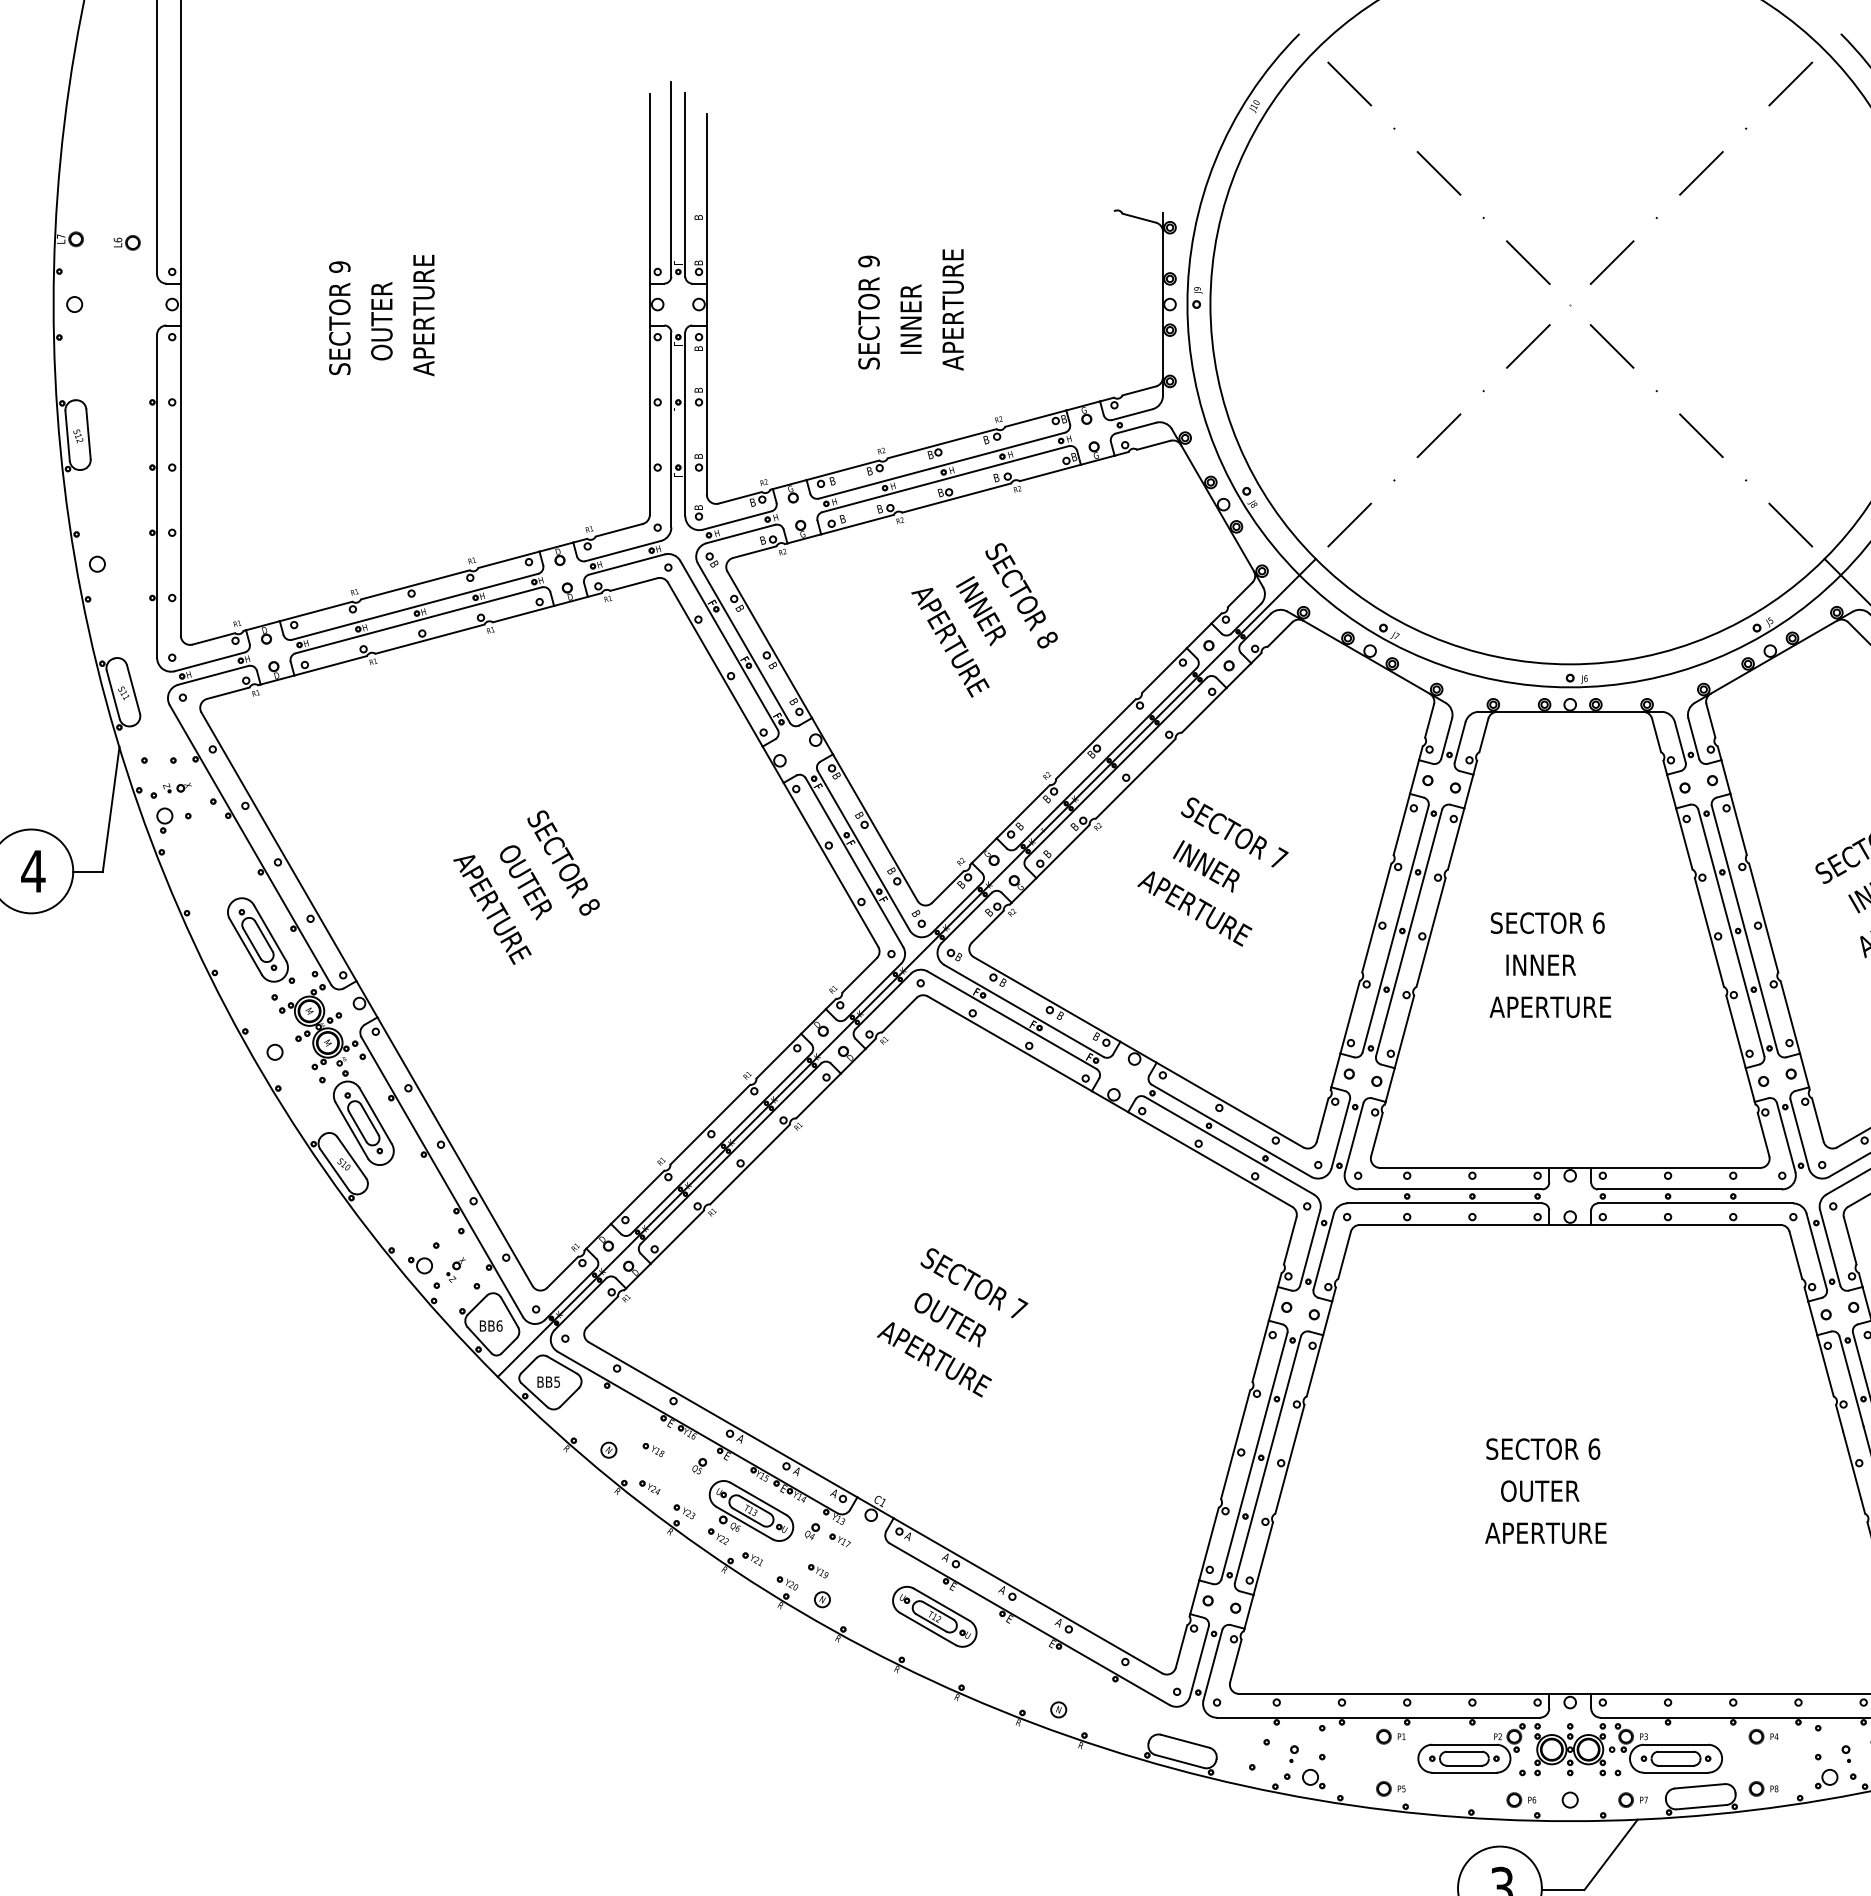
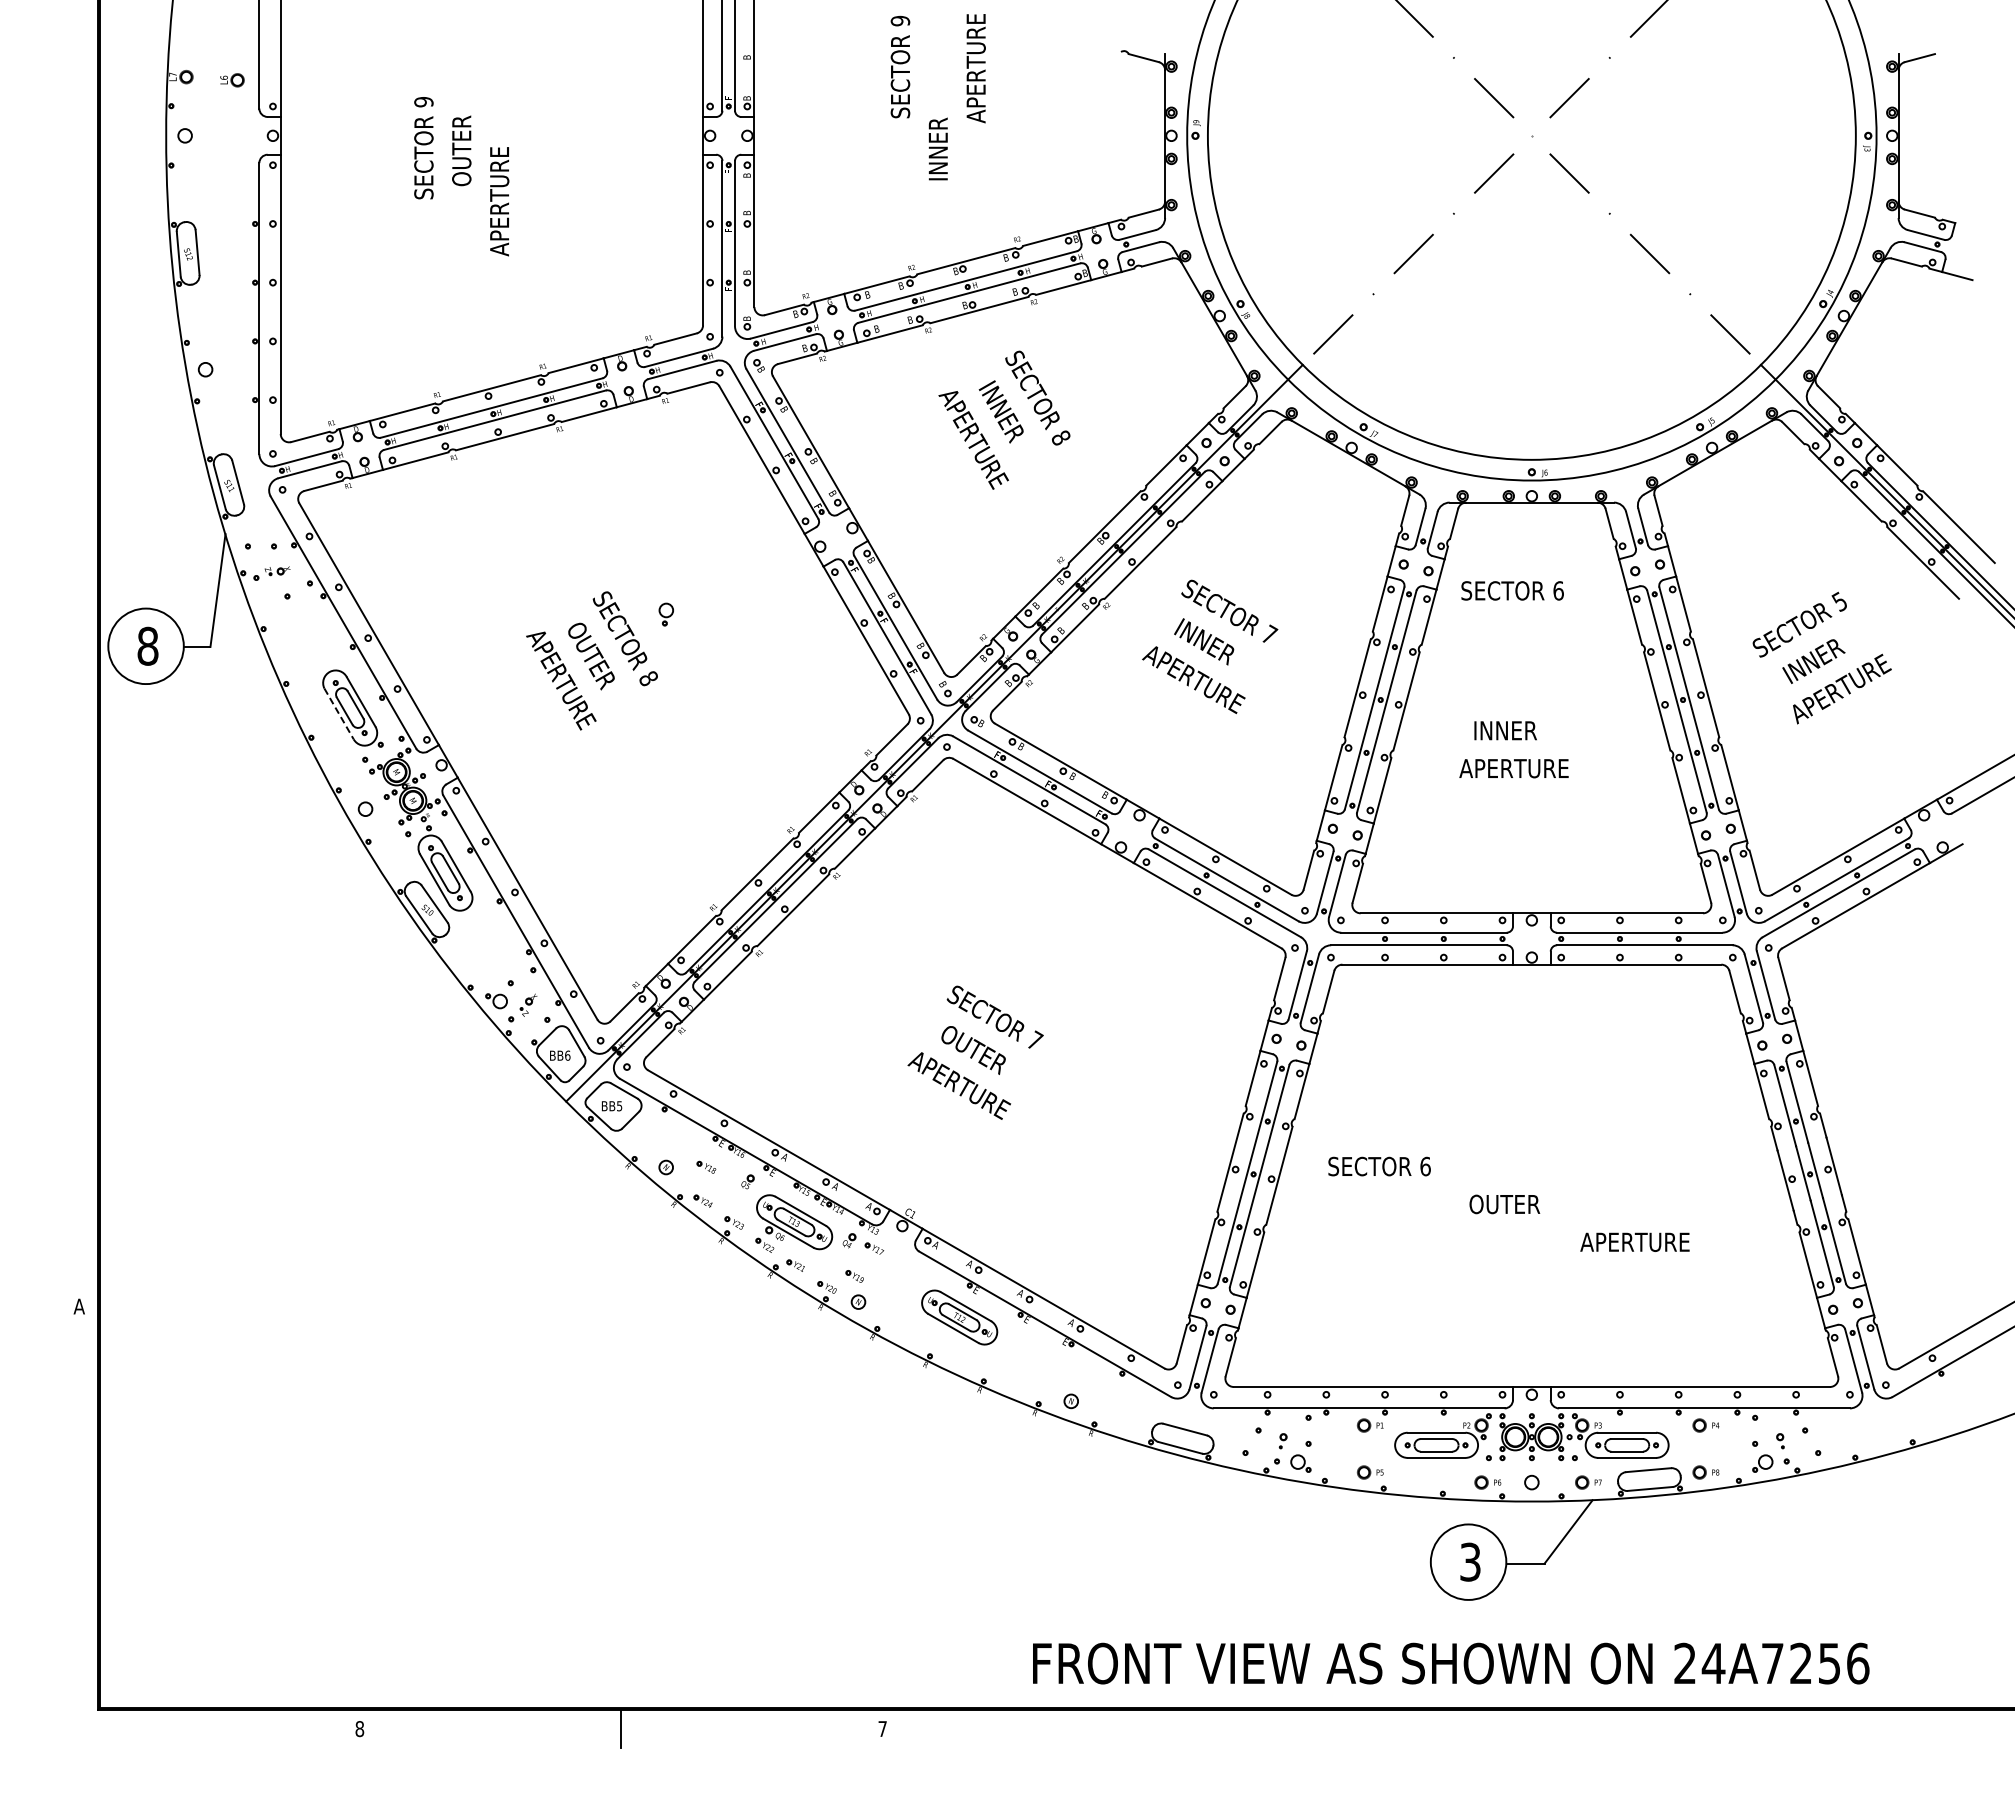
text: (952, 309) -> (975, 68), moved
text: (869, 311) -> (900, 66), moved
text: (423, 315) -> (499, 201), moved
part: (163, 820) -> (665, 614), moved
text: (32, 870) -> (147, 645), 4 -> 8
text: (1547, 922) -> (1512, 590), moved
line: (246, 947) -> (339, 714), solid -> dashed
text: (1543, 1449) -> (1379, 1166), moved
text: (1545, 1532) -> (1634, 1241), moved

